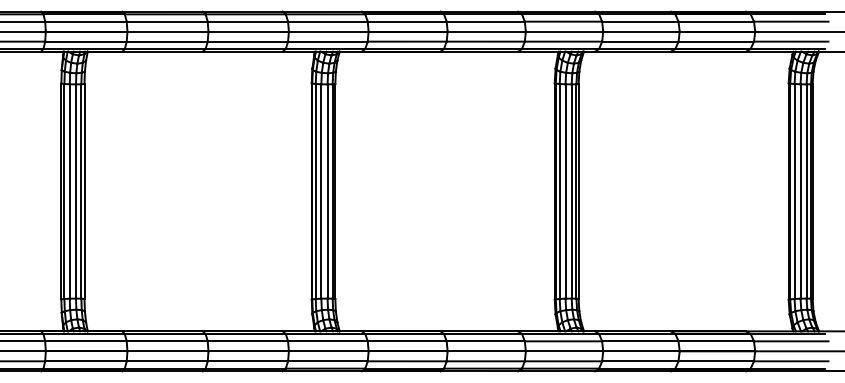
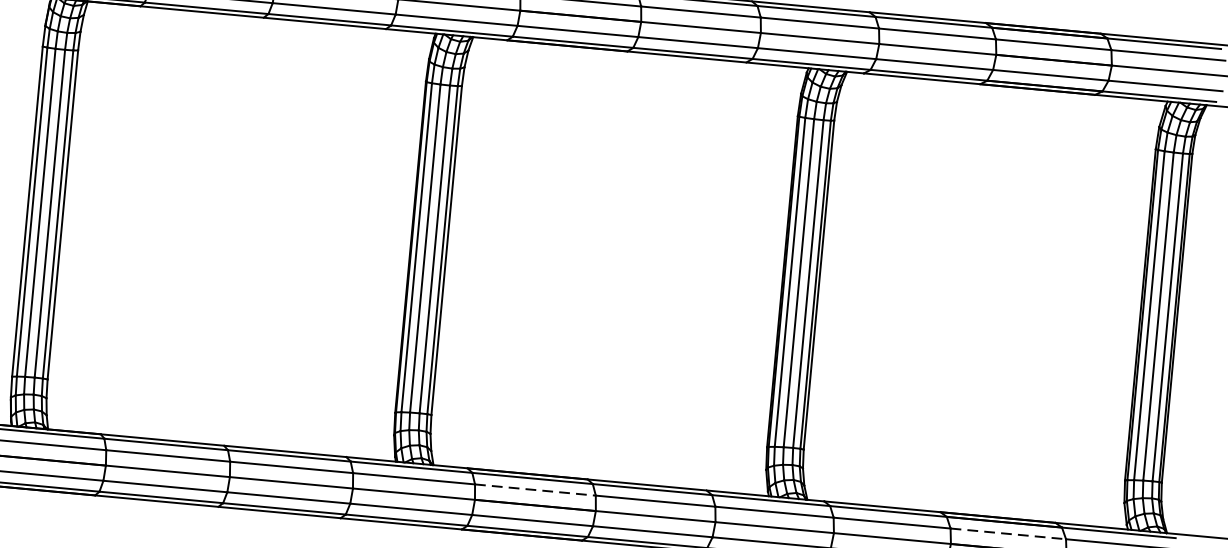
line: (407, 341) -> (535, 490), solid -> dashed
line: (716, 341) -> (1008, 534), solid -> dashed

